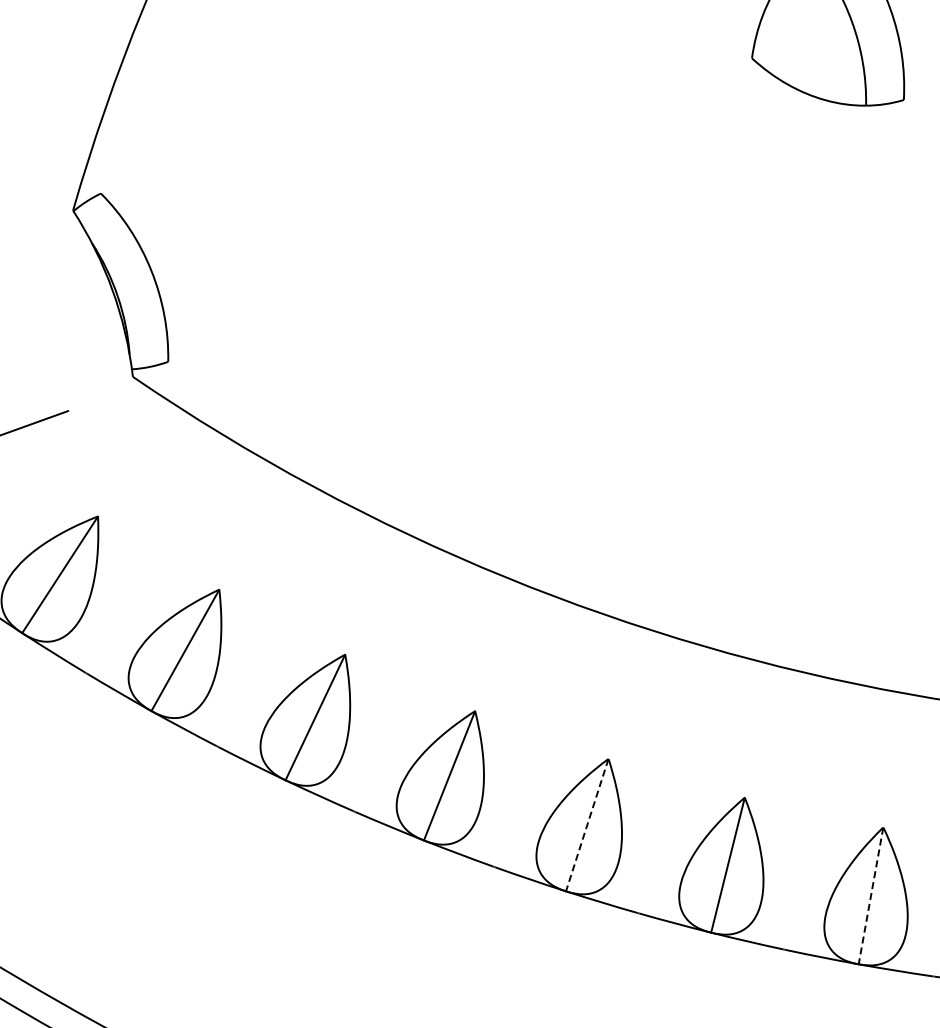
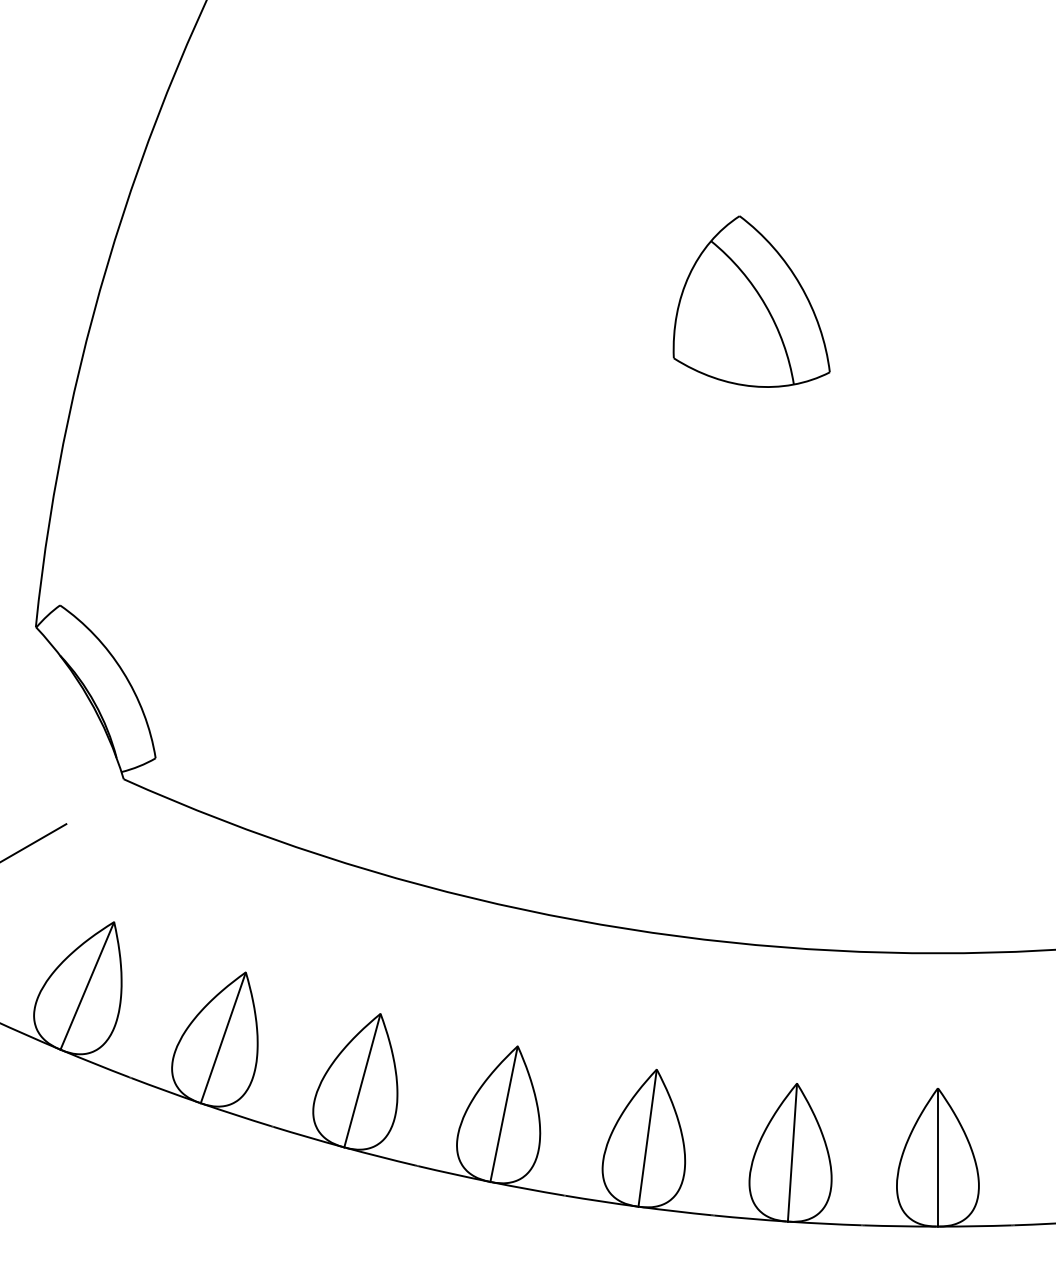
line: (587, 825) -> (647, 1138), dashed -> solid
line: (870, 895) -> (937, 1157), dashed -> solid

